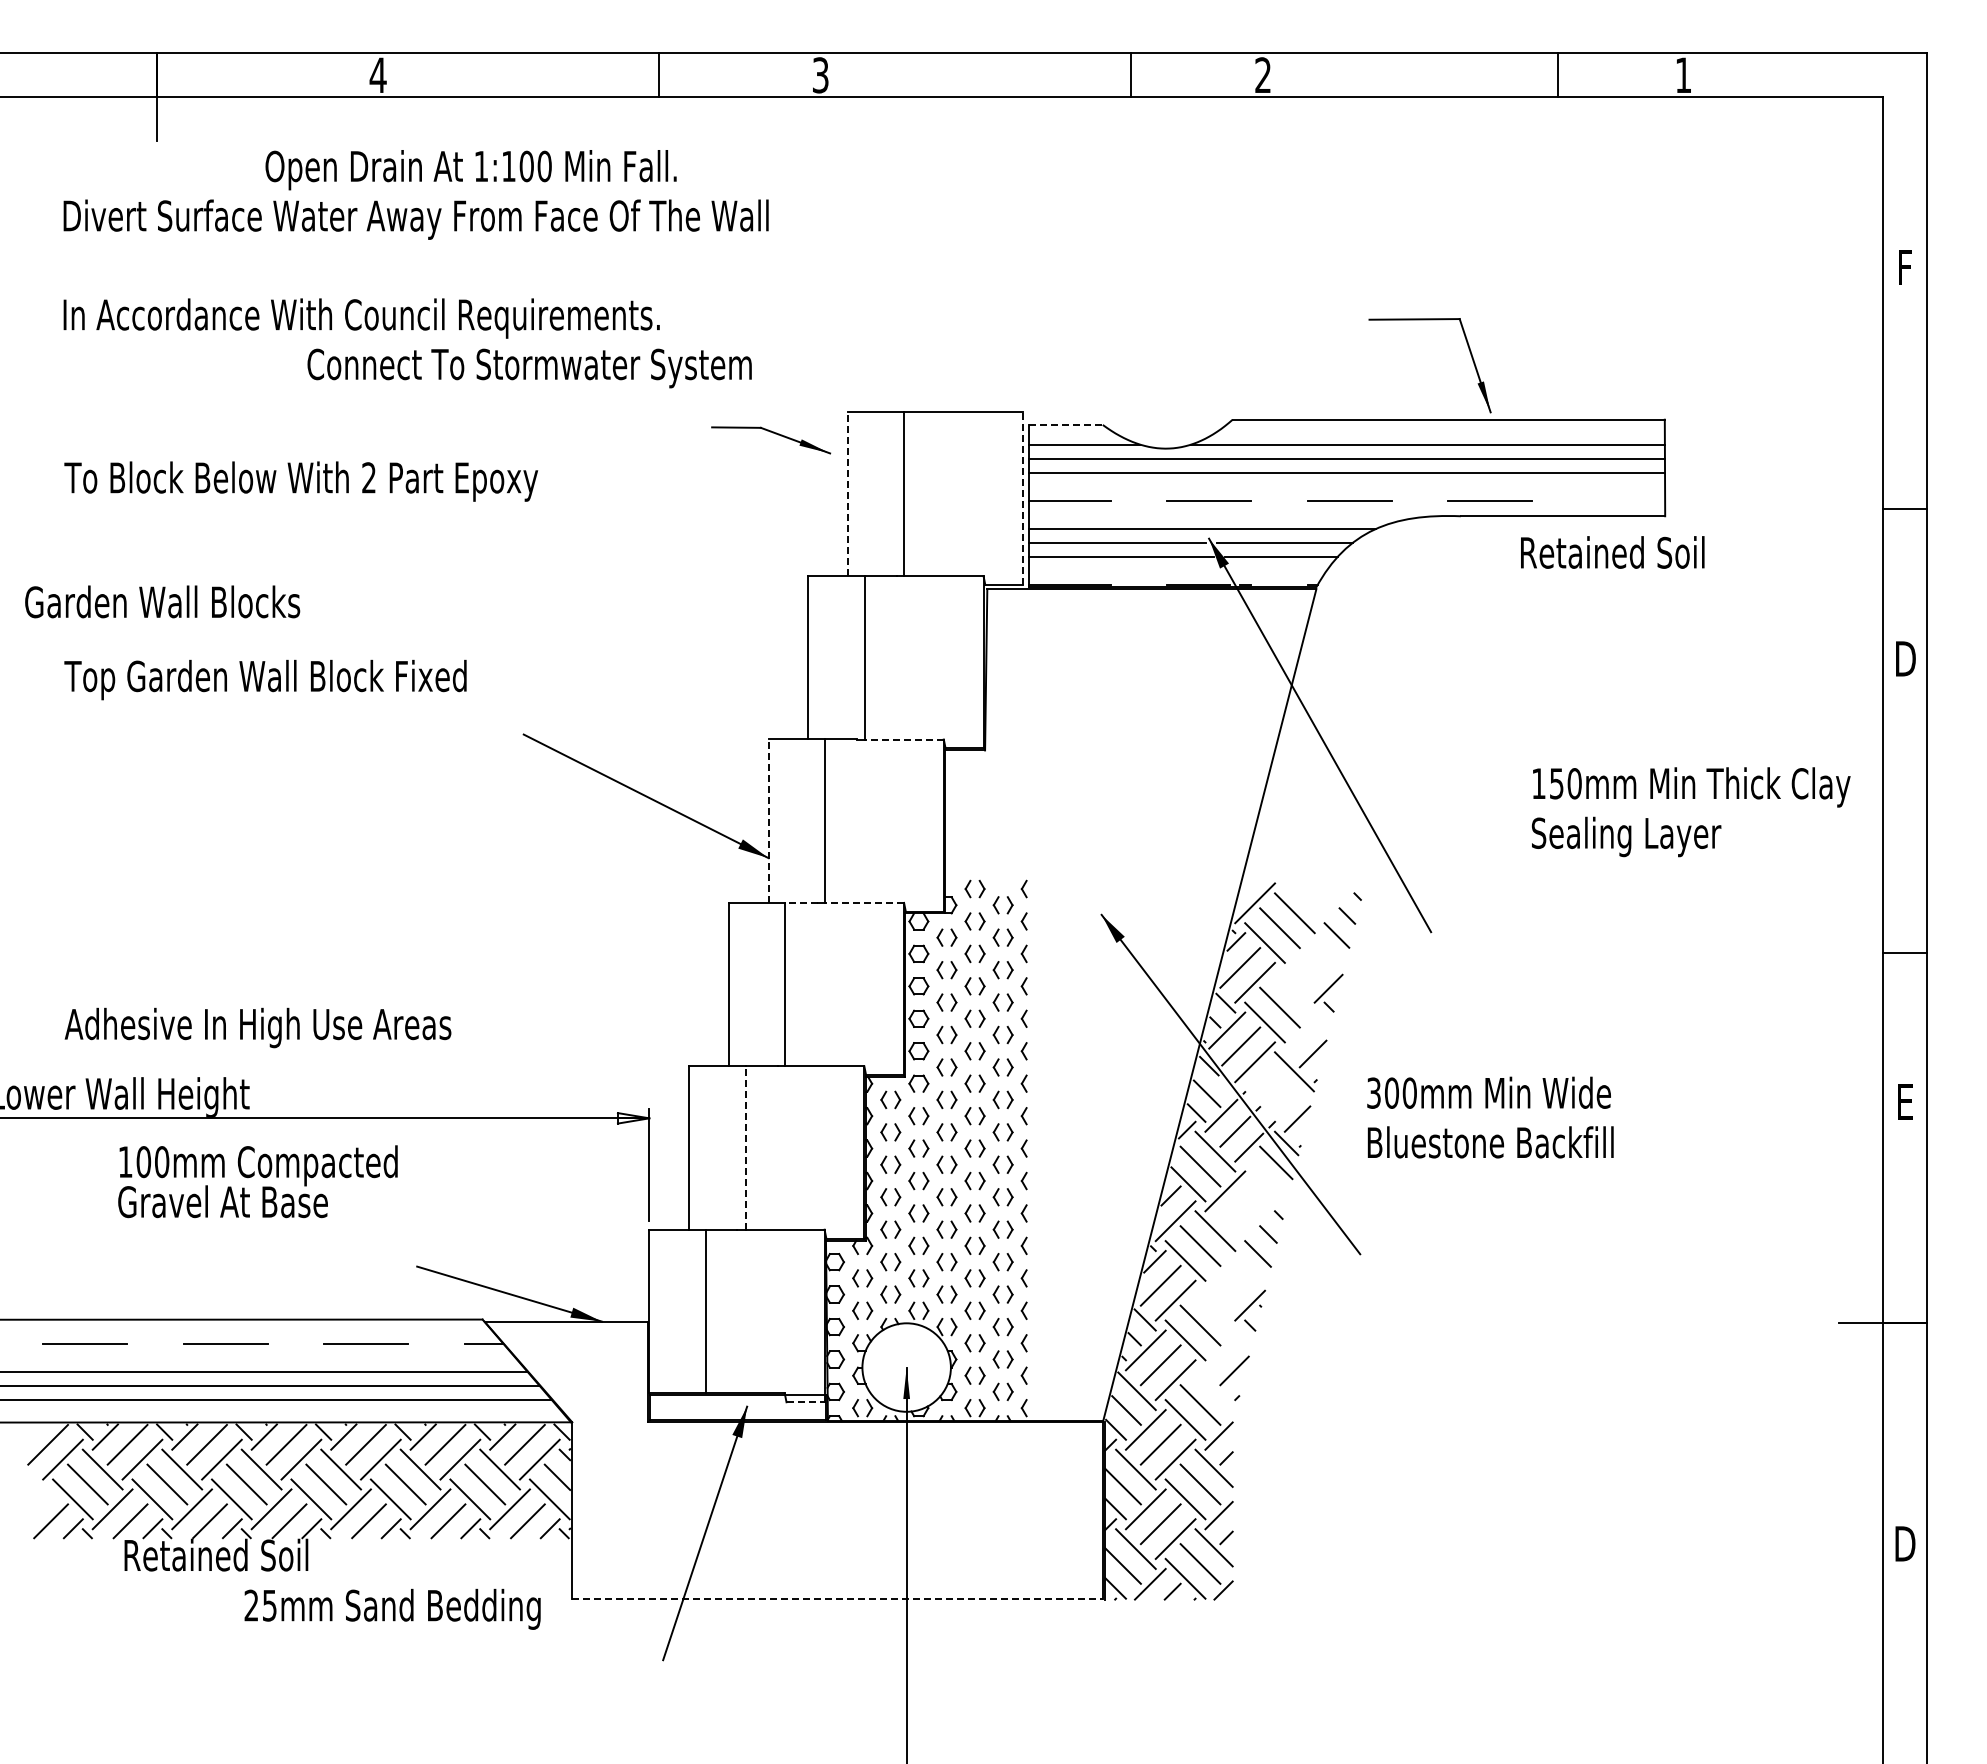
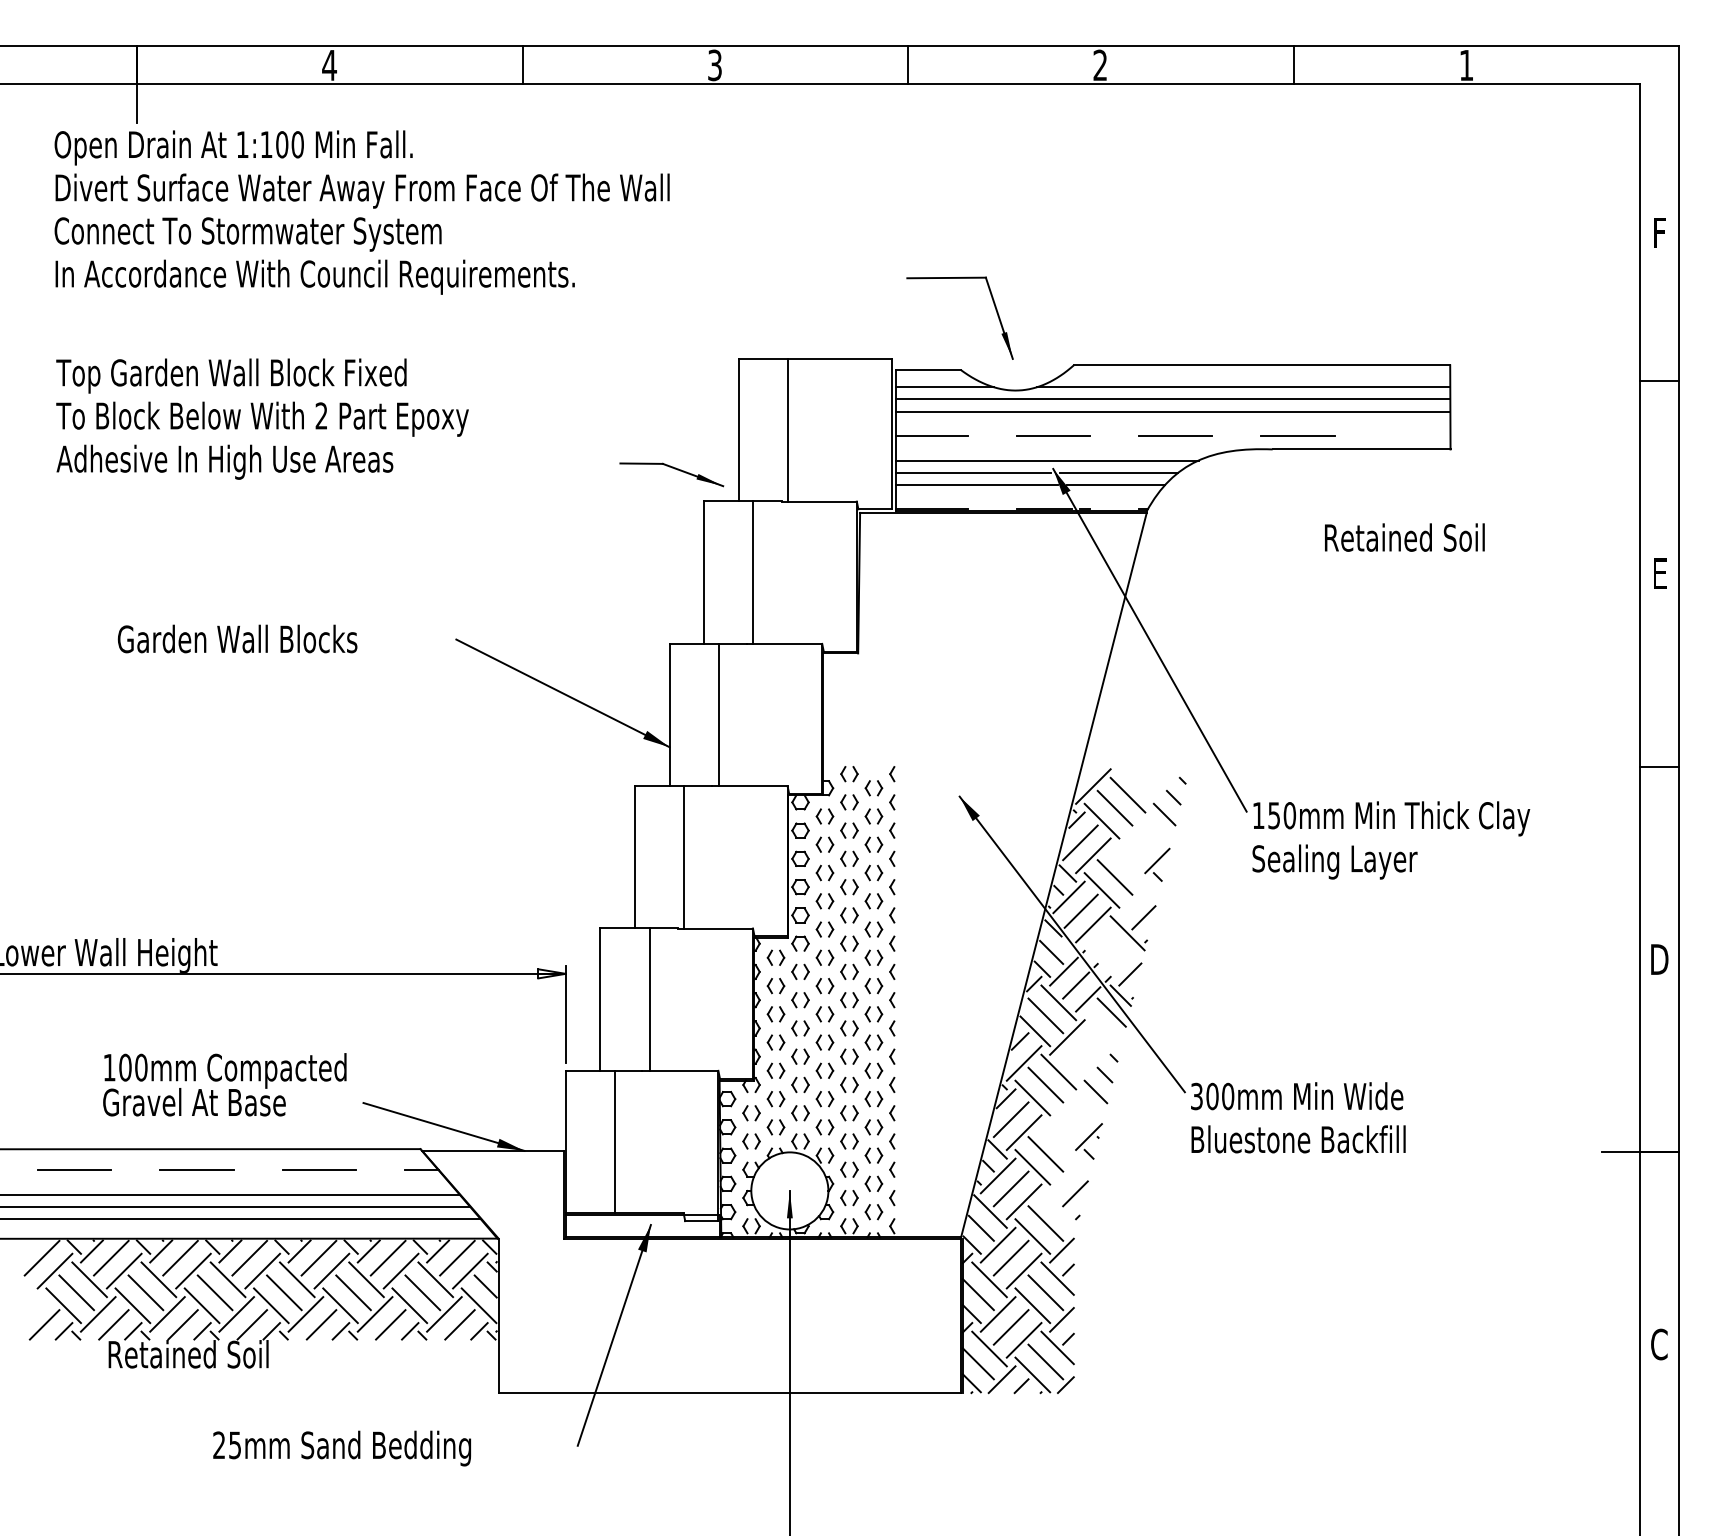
line: (658, 74) -> (522, 64), moved
line: (1131, 74) -> (908, 64), moved
line: (1557, 74) -> (1293, 64), moved
text: (470, 170) -> (233, 148), moved
part: (1469, 352) -> (994, 306), moved
text: (529, 368) -> (247, 234), moved
line: (1065, 424) -> (928, 369), dashed -> solid
part: (772, 433) -> (673, 468), moved
line: (848, 494) -> (739, 430), dashed -> solid
line: (1023, 498) -> (891, 433), dashed -> solid
line: (1905, 508) -> (1659, 380), moved
text: (1612, 552) -> (1404, 537), moved
text: (162, 601) -> (237, 638), moved
text: (1905, 658) -> (1659, 573), D -> E
text: (265, 679) -> (231, 375), moved
line: (904, 739) -> (787, 643), dashed -> solid
text: (1690, 812) -> (1390, 840), moved
line: (768, 820) -> (669, 714), dashed -> solid
line: (801, 902) -> (698, 785), dashed -> solid
line: (864, 902) -> (753, 785), dashed -> solid
line: (1905, 953) -> (1659, 766), moved
text: (257, 1027) -> (224, 461), moved
text: (1905, 1101) -> (1659, 959), E -> D
text: (1490, 1117) -> (1298, 1117), moved
line: (745, 1147) -> (649, 999), dashed -> solid
text: (257, 1181) -> (224, 1084), moved
line: (806, 1402) -> (702, 1221), dashed -> solid
text: (1905, 1543) -> (1659, 1344), D -> C
line: (838, 1599) -> (730, 1392), dashed -> solid
text: (392, 1608) -> (342, 1447), moved

